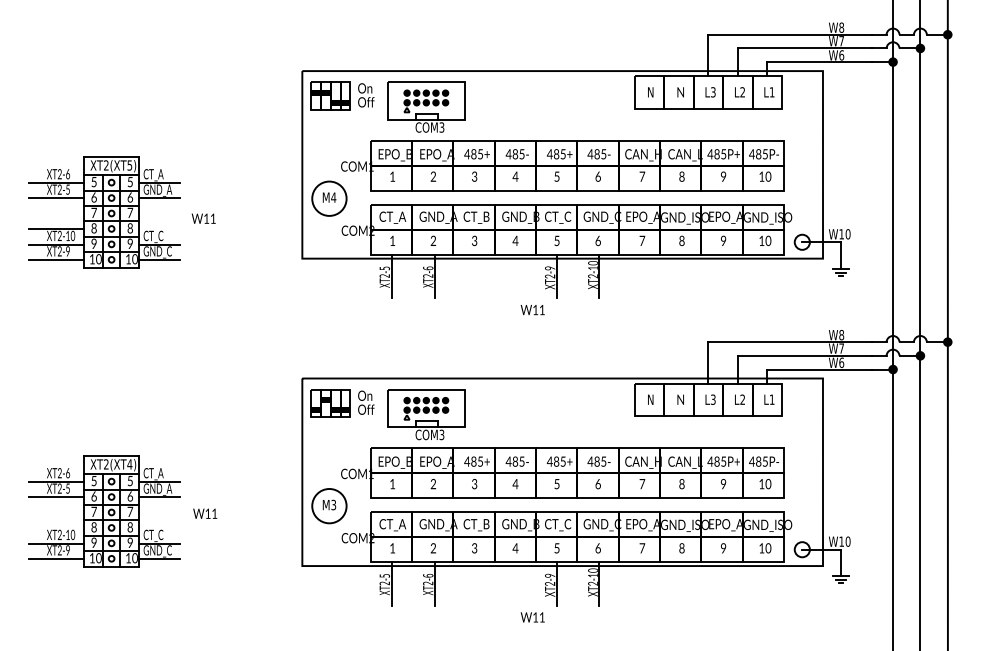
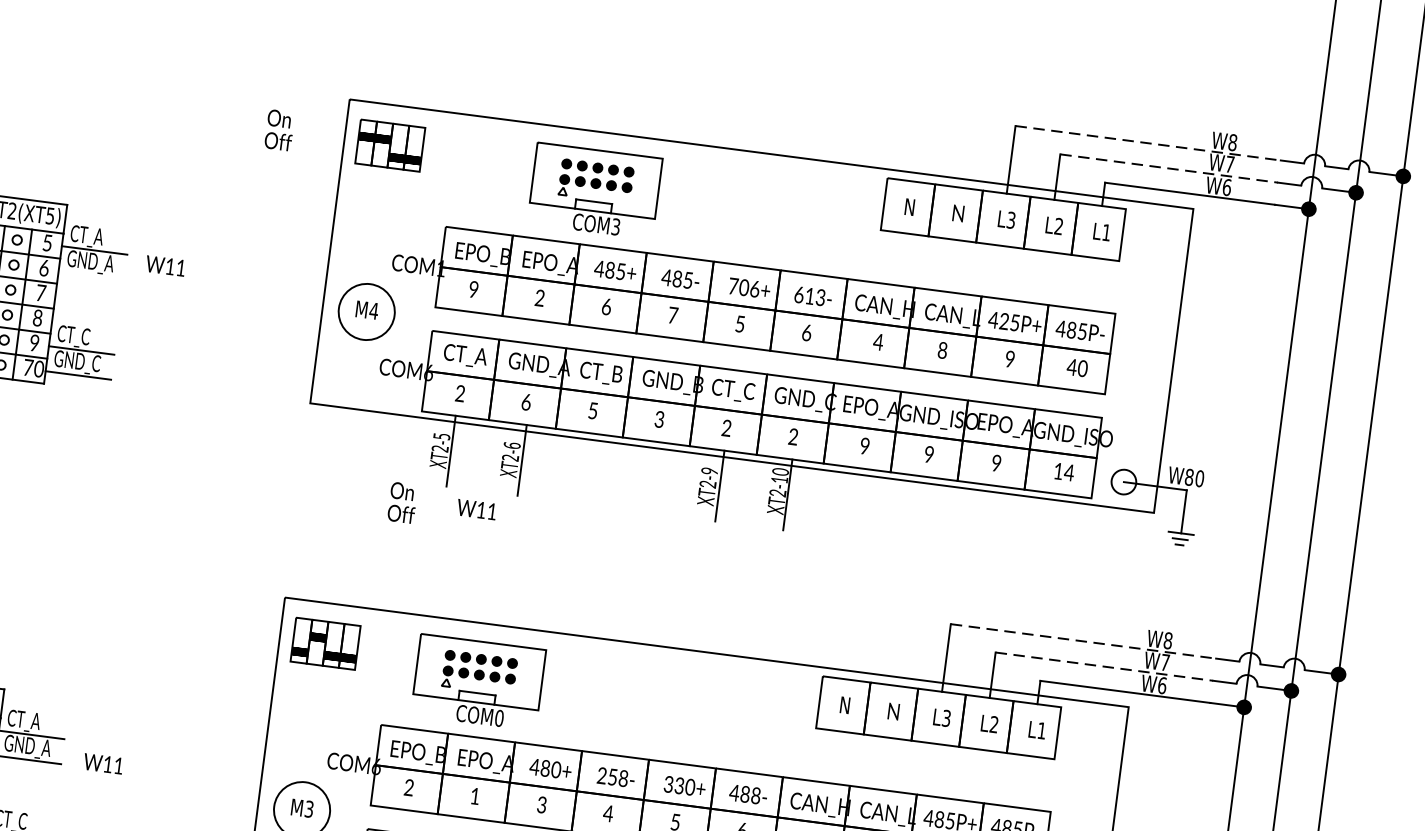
line: (790, 34) -> (1148, 142), solid -> dashed
line: (805, 48) -> (1169, 168), solid -> dashed
text: (366, 95) -> (280, 130), moved
part: (426, 106) -> (595, 189), moved
text: (556, 154) -> (744, 288), 485+ -> 706+
text: (596, 154) -> (808, 296), 485- -> 613-
text: (716, 154) -> (1003, 321), 485P+ -> 425P+
text: (474, 175) -> (606, 304), 3 -> 6
text: (392, 176) -> (473, 289), 1 -> 9
text: (515, 176) -> (672, 315), 4 -> 7
text: (642, 176) -> (878, 341), 7 -> 4
text: (761, 176) -> (1071, 366), 10 -> 40
line: (159, 198) -> (91, 275), removed
text: (203, 218) -> (165, 265), moved
text: (371, 230) -> (428, 372), COM2 -> COM6
text: (841, 234) -> (1189, 477), W10 -> W80
text: (392, 240) -> (460, 392), 1 -> 2
text: (433, 240) -> (526, 401), 2 -> 6
text: (474, 240) -> (593, 410), 3 -> 5
text: (515, 240) -> (659, 418), 4 -> 3
text: (556, 240) -> (725, 427), 5 -> 2
text: (597, 240) -> (792, 436), 6 -> 2
text: (642, 240) -> (865, 445), 7 -> 9
text: (768, 240) -> (1069, 472), 10 -> 14
text: (681, 241) -> (928, 455), 8 -> 9
text: (128, 259) -> (28, 368), 10 -> 70
text: (532, 310) -> (476, 510), moved
line: (790, 342) -> (1083, 641), solid -> dashed
line: (805, 355) -> (1105, 666), solid -> dashed
text: (366, 402) -> (403, 502), moved
text: (441, 434) -> (498, 717), COM3 -> COM0
text: (480, 461) -> (556, 769), 485+ -> 480+
text: (514, 461) -> (611, 776), 485- -> 258-
text: (556, 461) -> (679, 785), 485+ -> 330+
text: (603, 461) -> (755, 795), 485- -> 488-
text: (370, 473) -> (375, 765), COM1 -> COM6
text: (392, 484) -> (408, 788), 1 -> 2
text: (433, 484) -> (475, 796), 2 -> 1
text: (205, 513) -> (103, 763), moved

